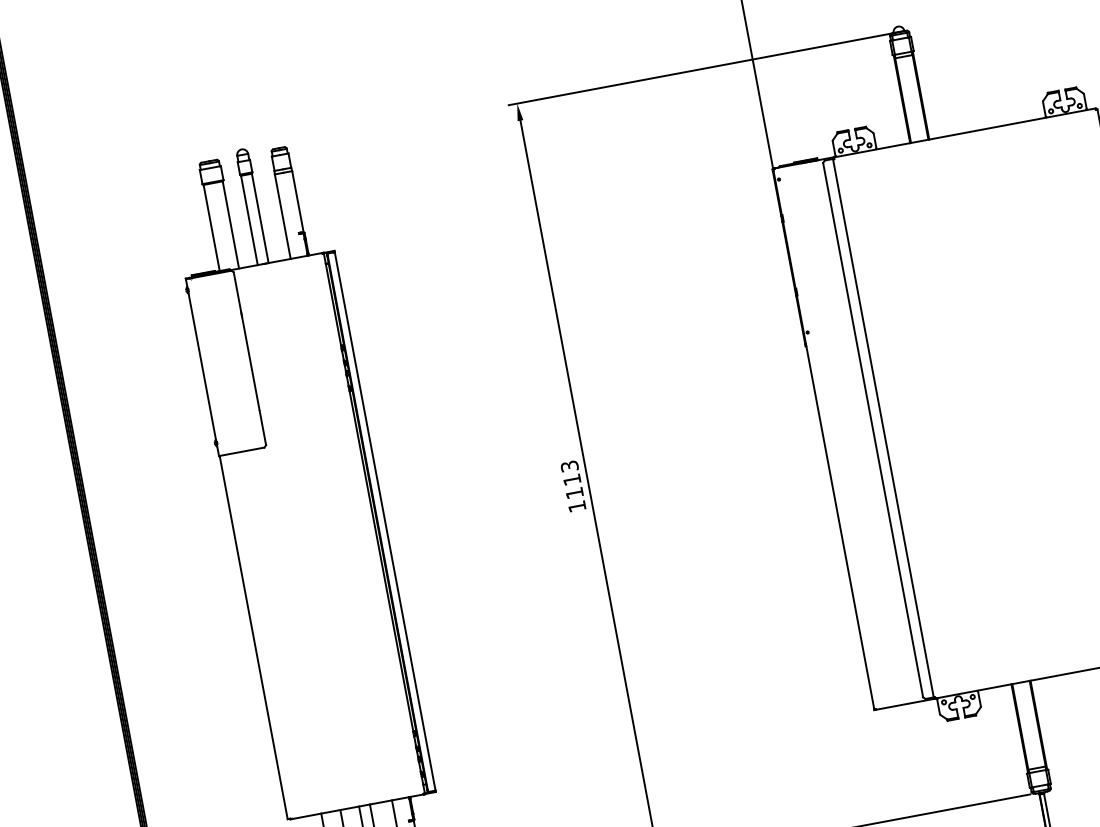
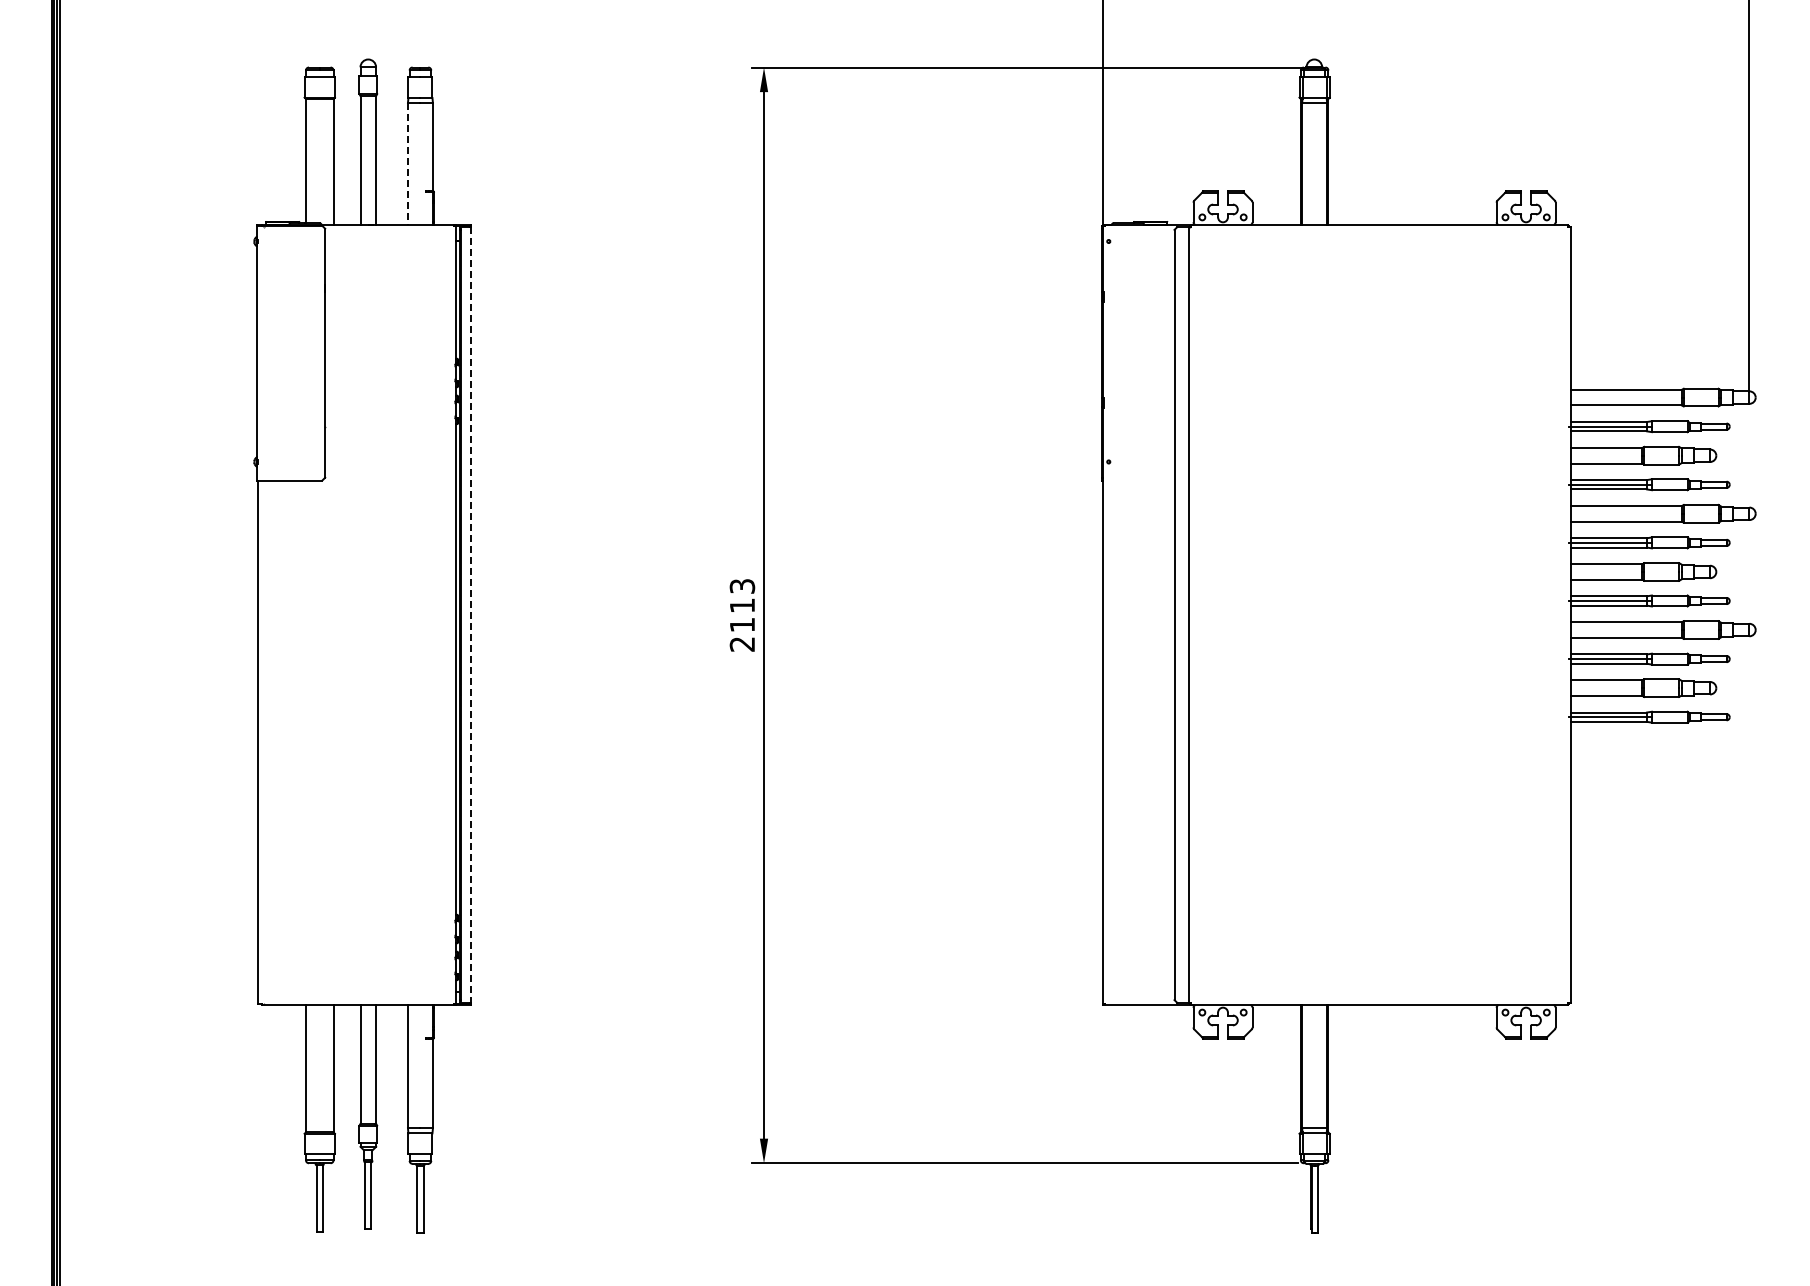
line: (282, 216) -> (407, 163), solid -> dashed
text: (576, 506) -> (741, 644), 1113 -> 2113
line: (385, 521) -> (471, 615), solid -> dashed

